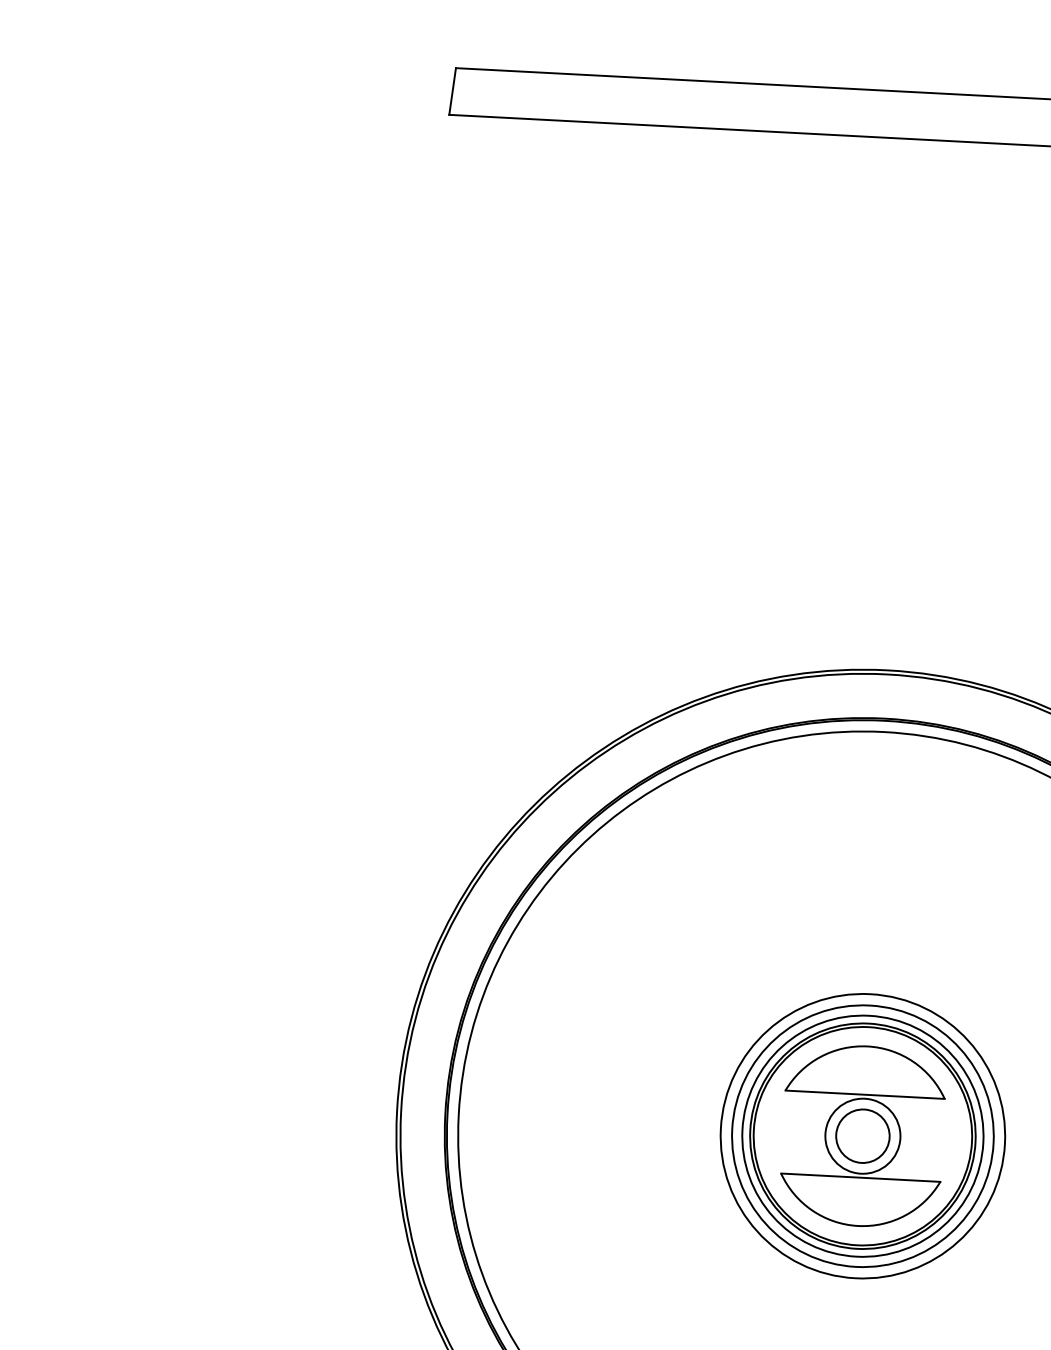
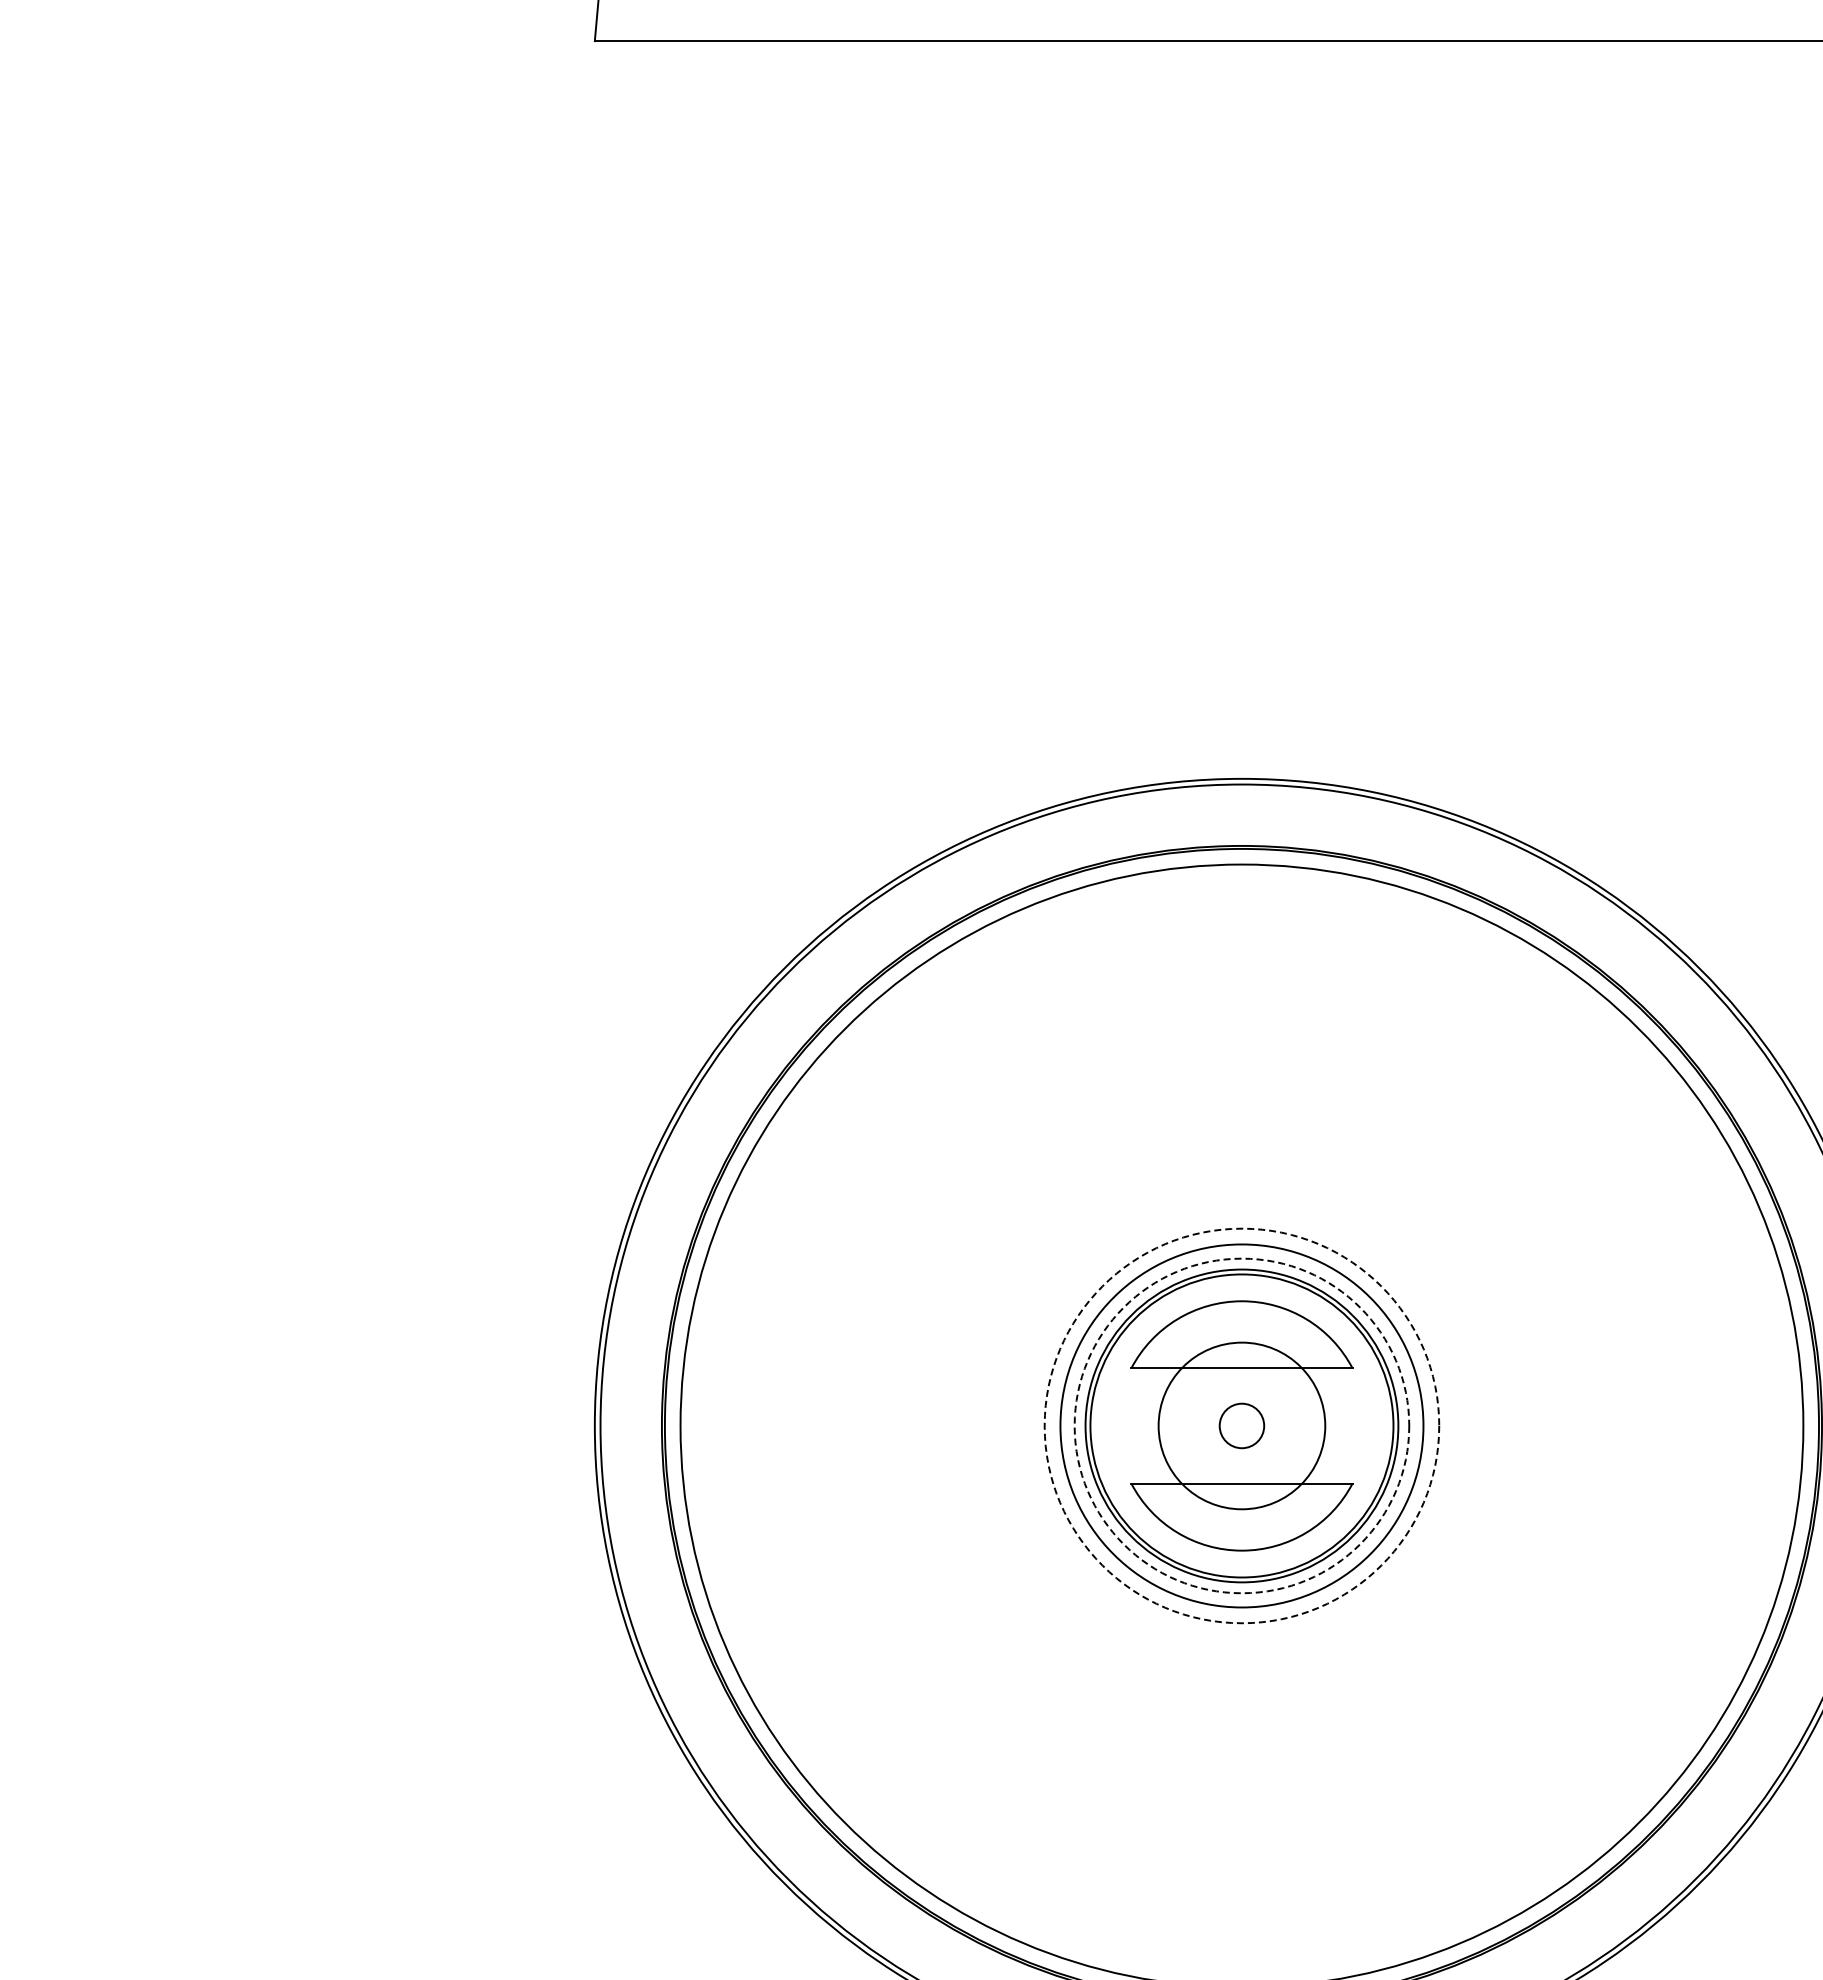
circle: (862, 1135) -> (1241, 1425), size x0.6
circle: (862, 1135) -> (1241, 1425), size x1.6
circle: (862, 1135) -> (1241, 1425), solid -> dashed
circle: (862, 1135) -> (1241, 1425), solid -> dashed

